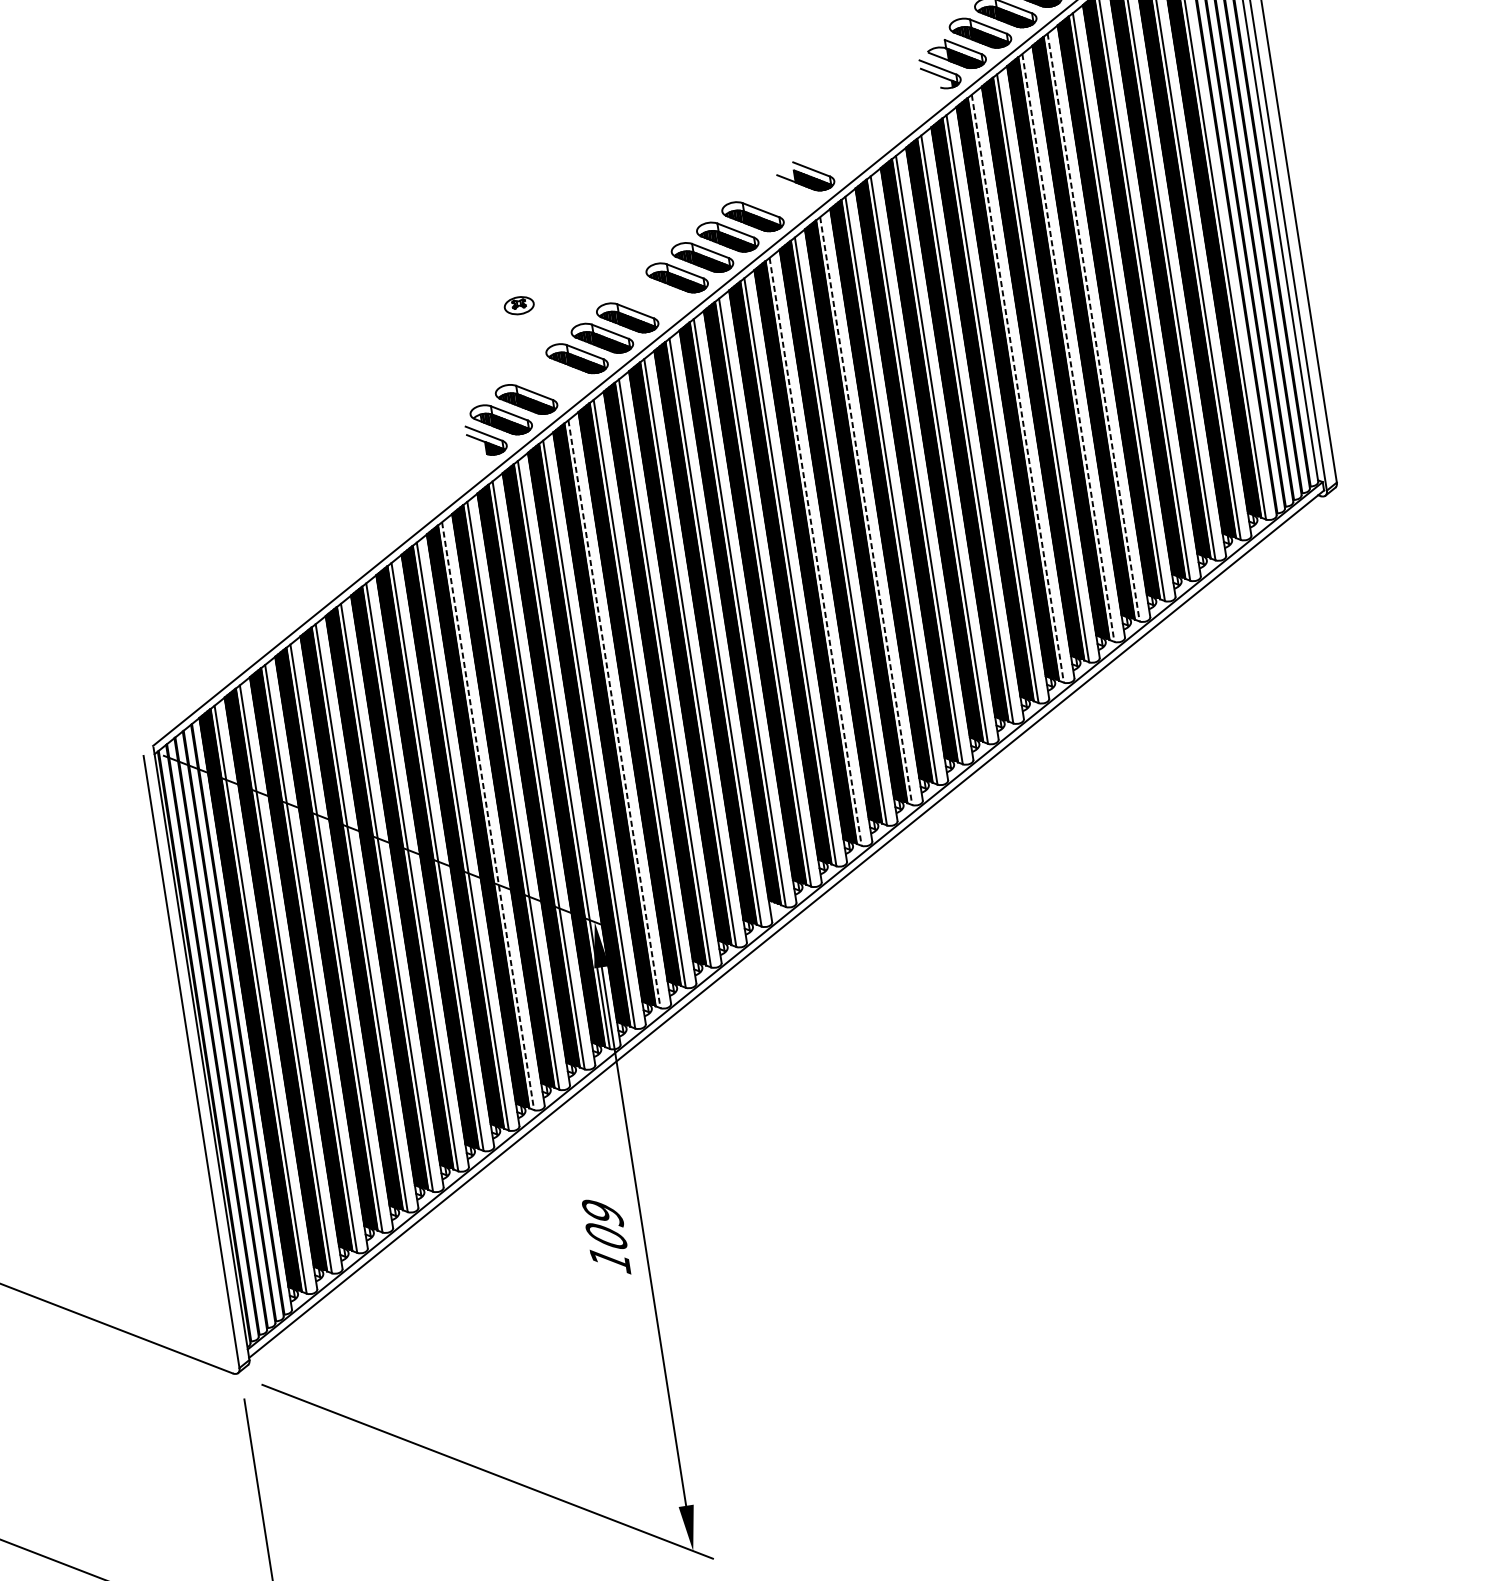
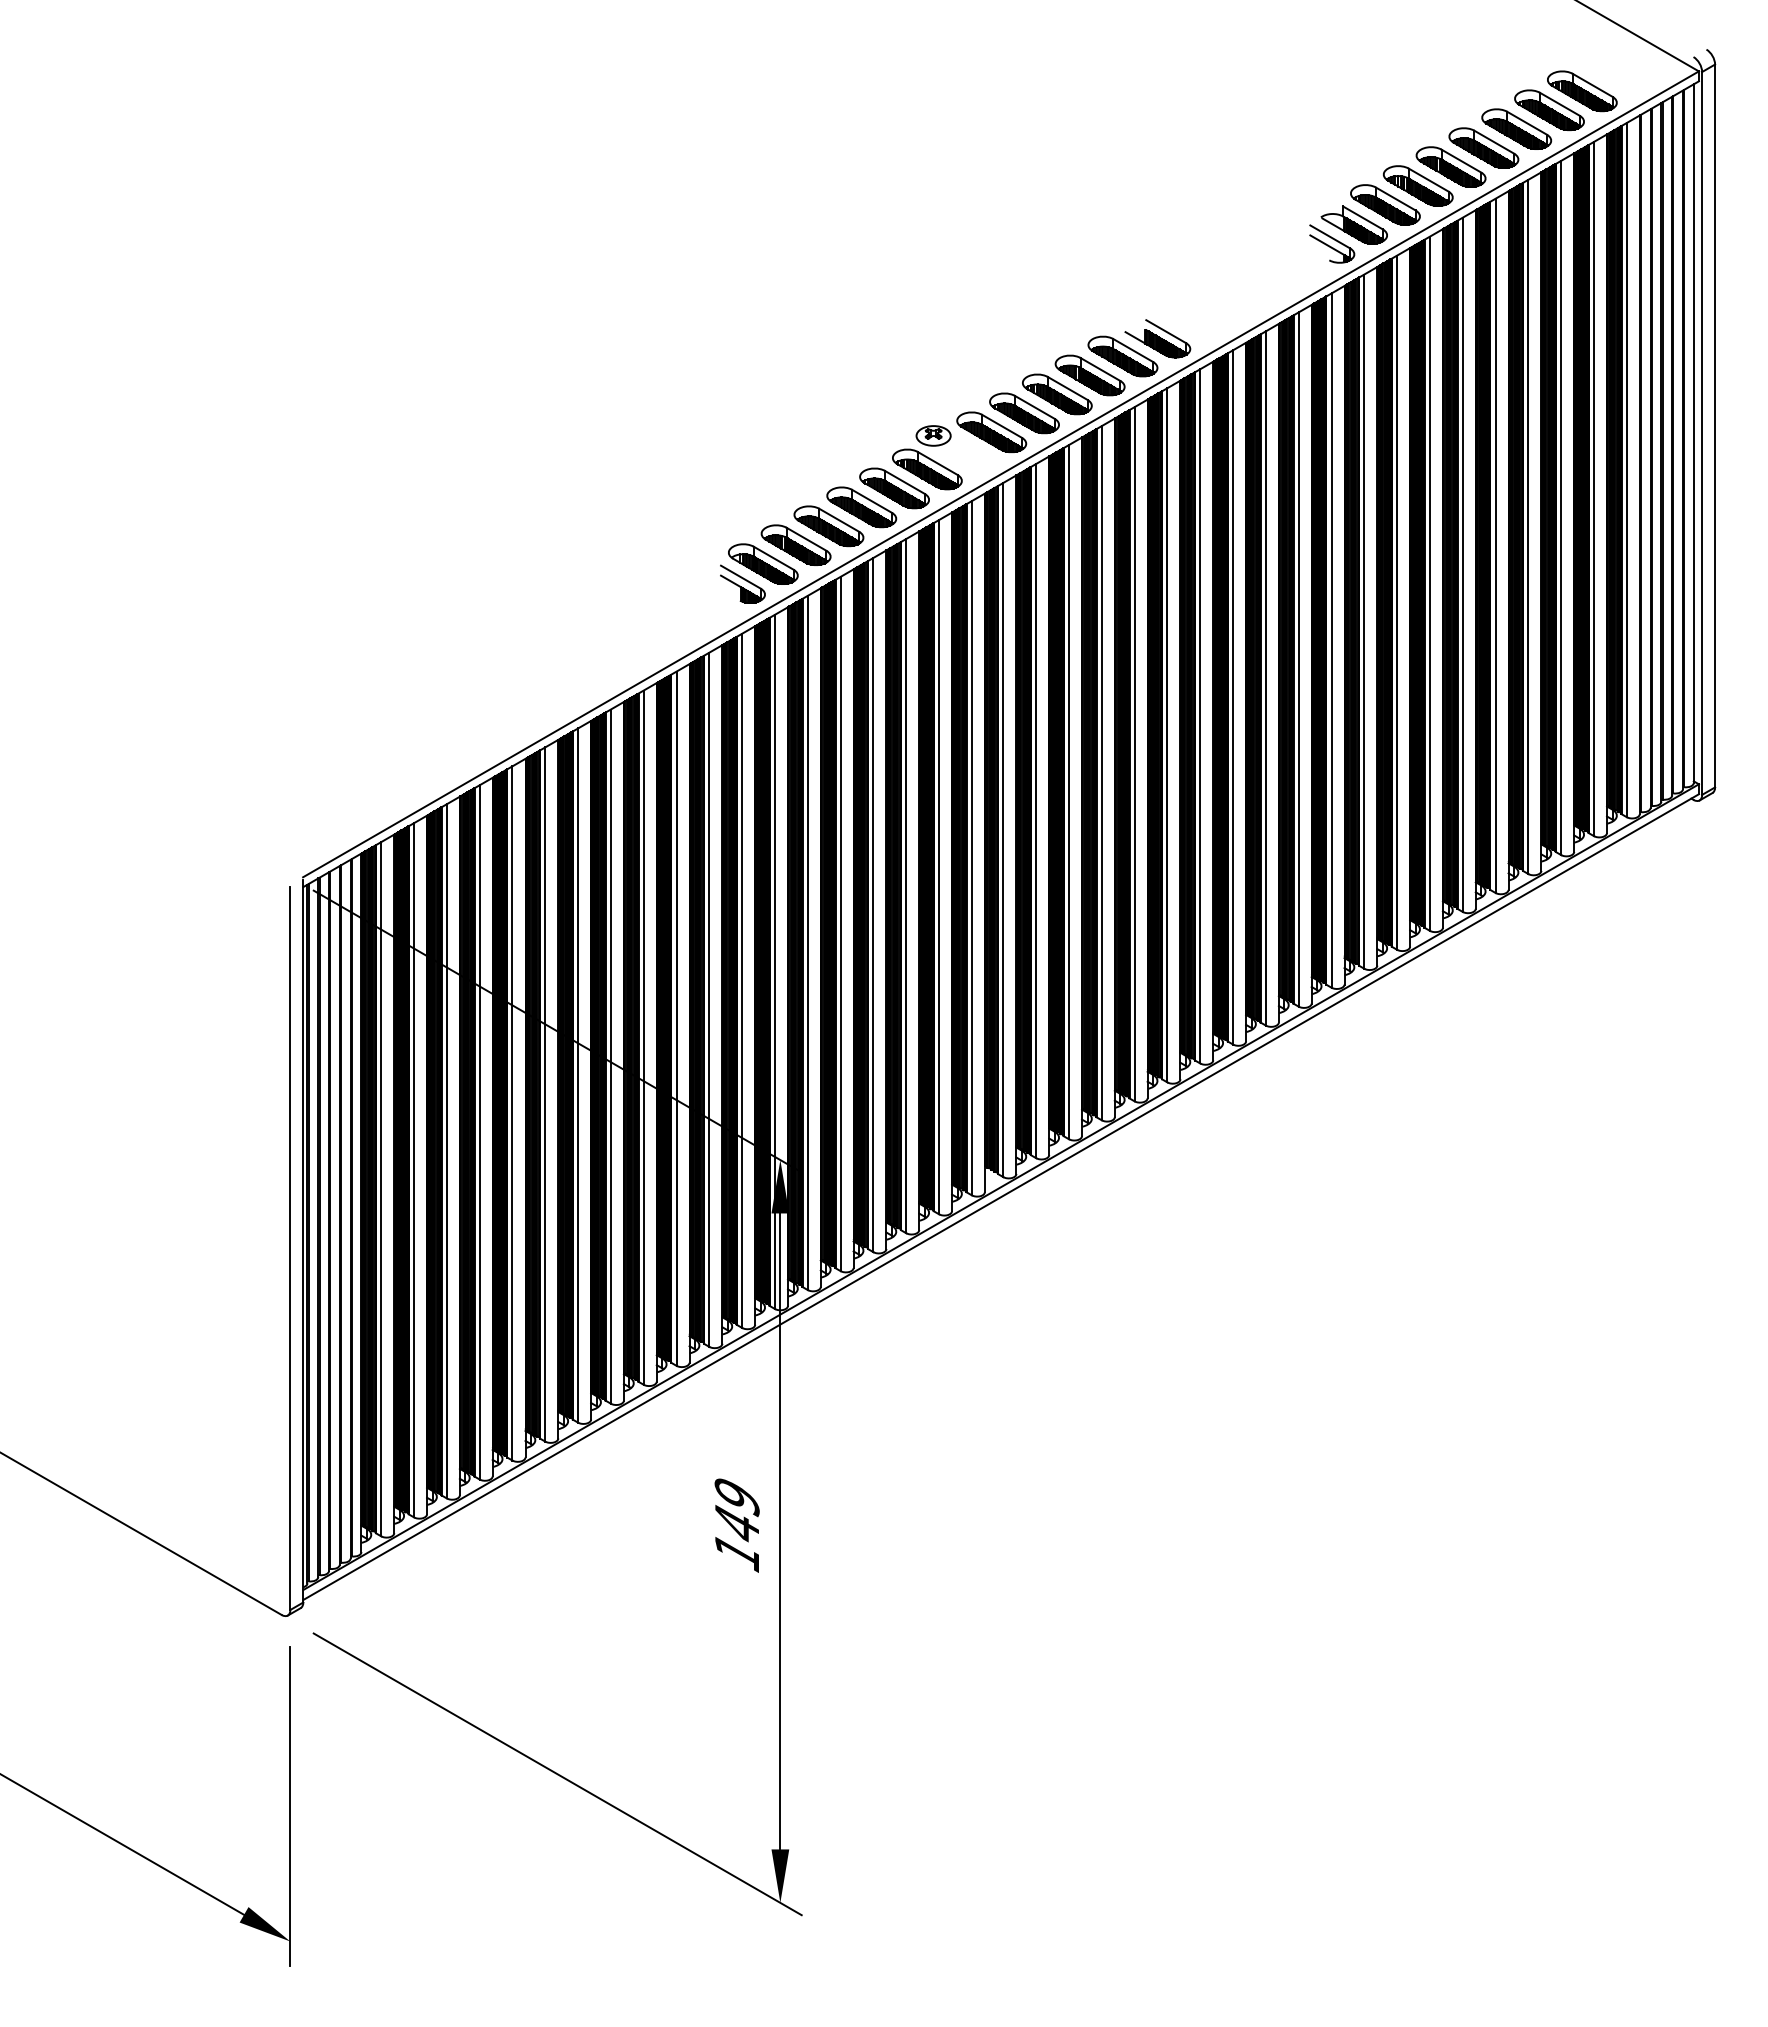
part: (777, 196) -> (1122, 356), added
part: (519, 305) -> (933, 435), moved
line: (1093, 328) -> (1462, 565), dashed -> solid
line: (1068, 348) -> (1429, 584), dashed -> solid
part: (551, 379) -> (828, 526), added
line: (1018, 389) -> (1364, 622), dashed -> solid
line: (866, 511) -> (1167, 735), dashed -> solid
line: (815, 552) -> (1101, 773), dashed -> solid
line: (614, 714) -> (840, 924), dashed -> solid
line: (488, 816) -> (676, 1019), dashed -> solid
text: (605, 1235) -> (736, 1523), 109 -> 149

